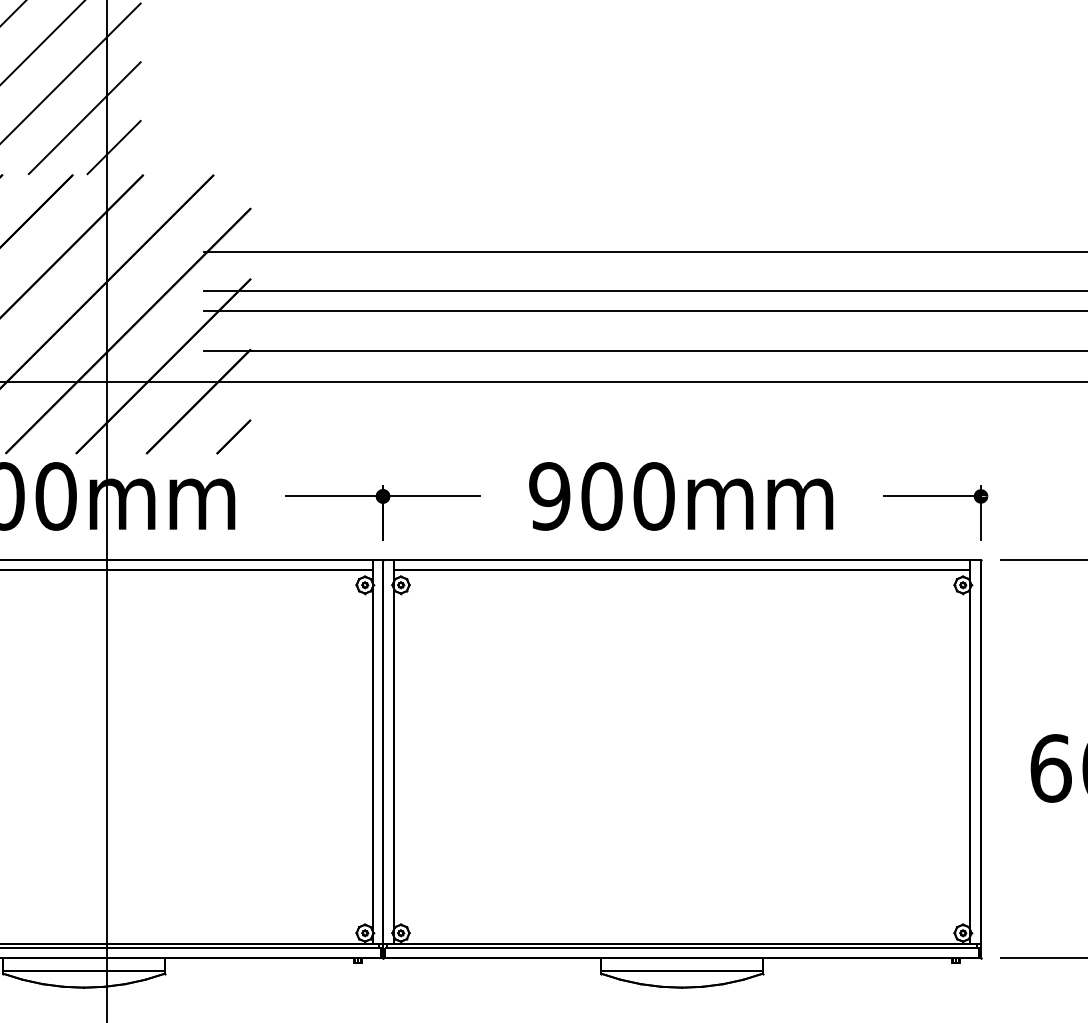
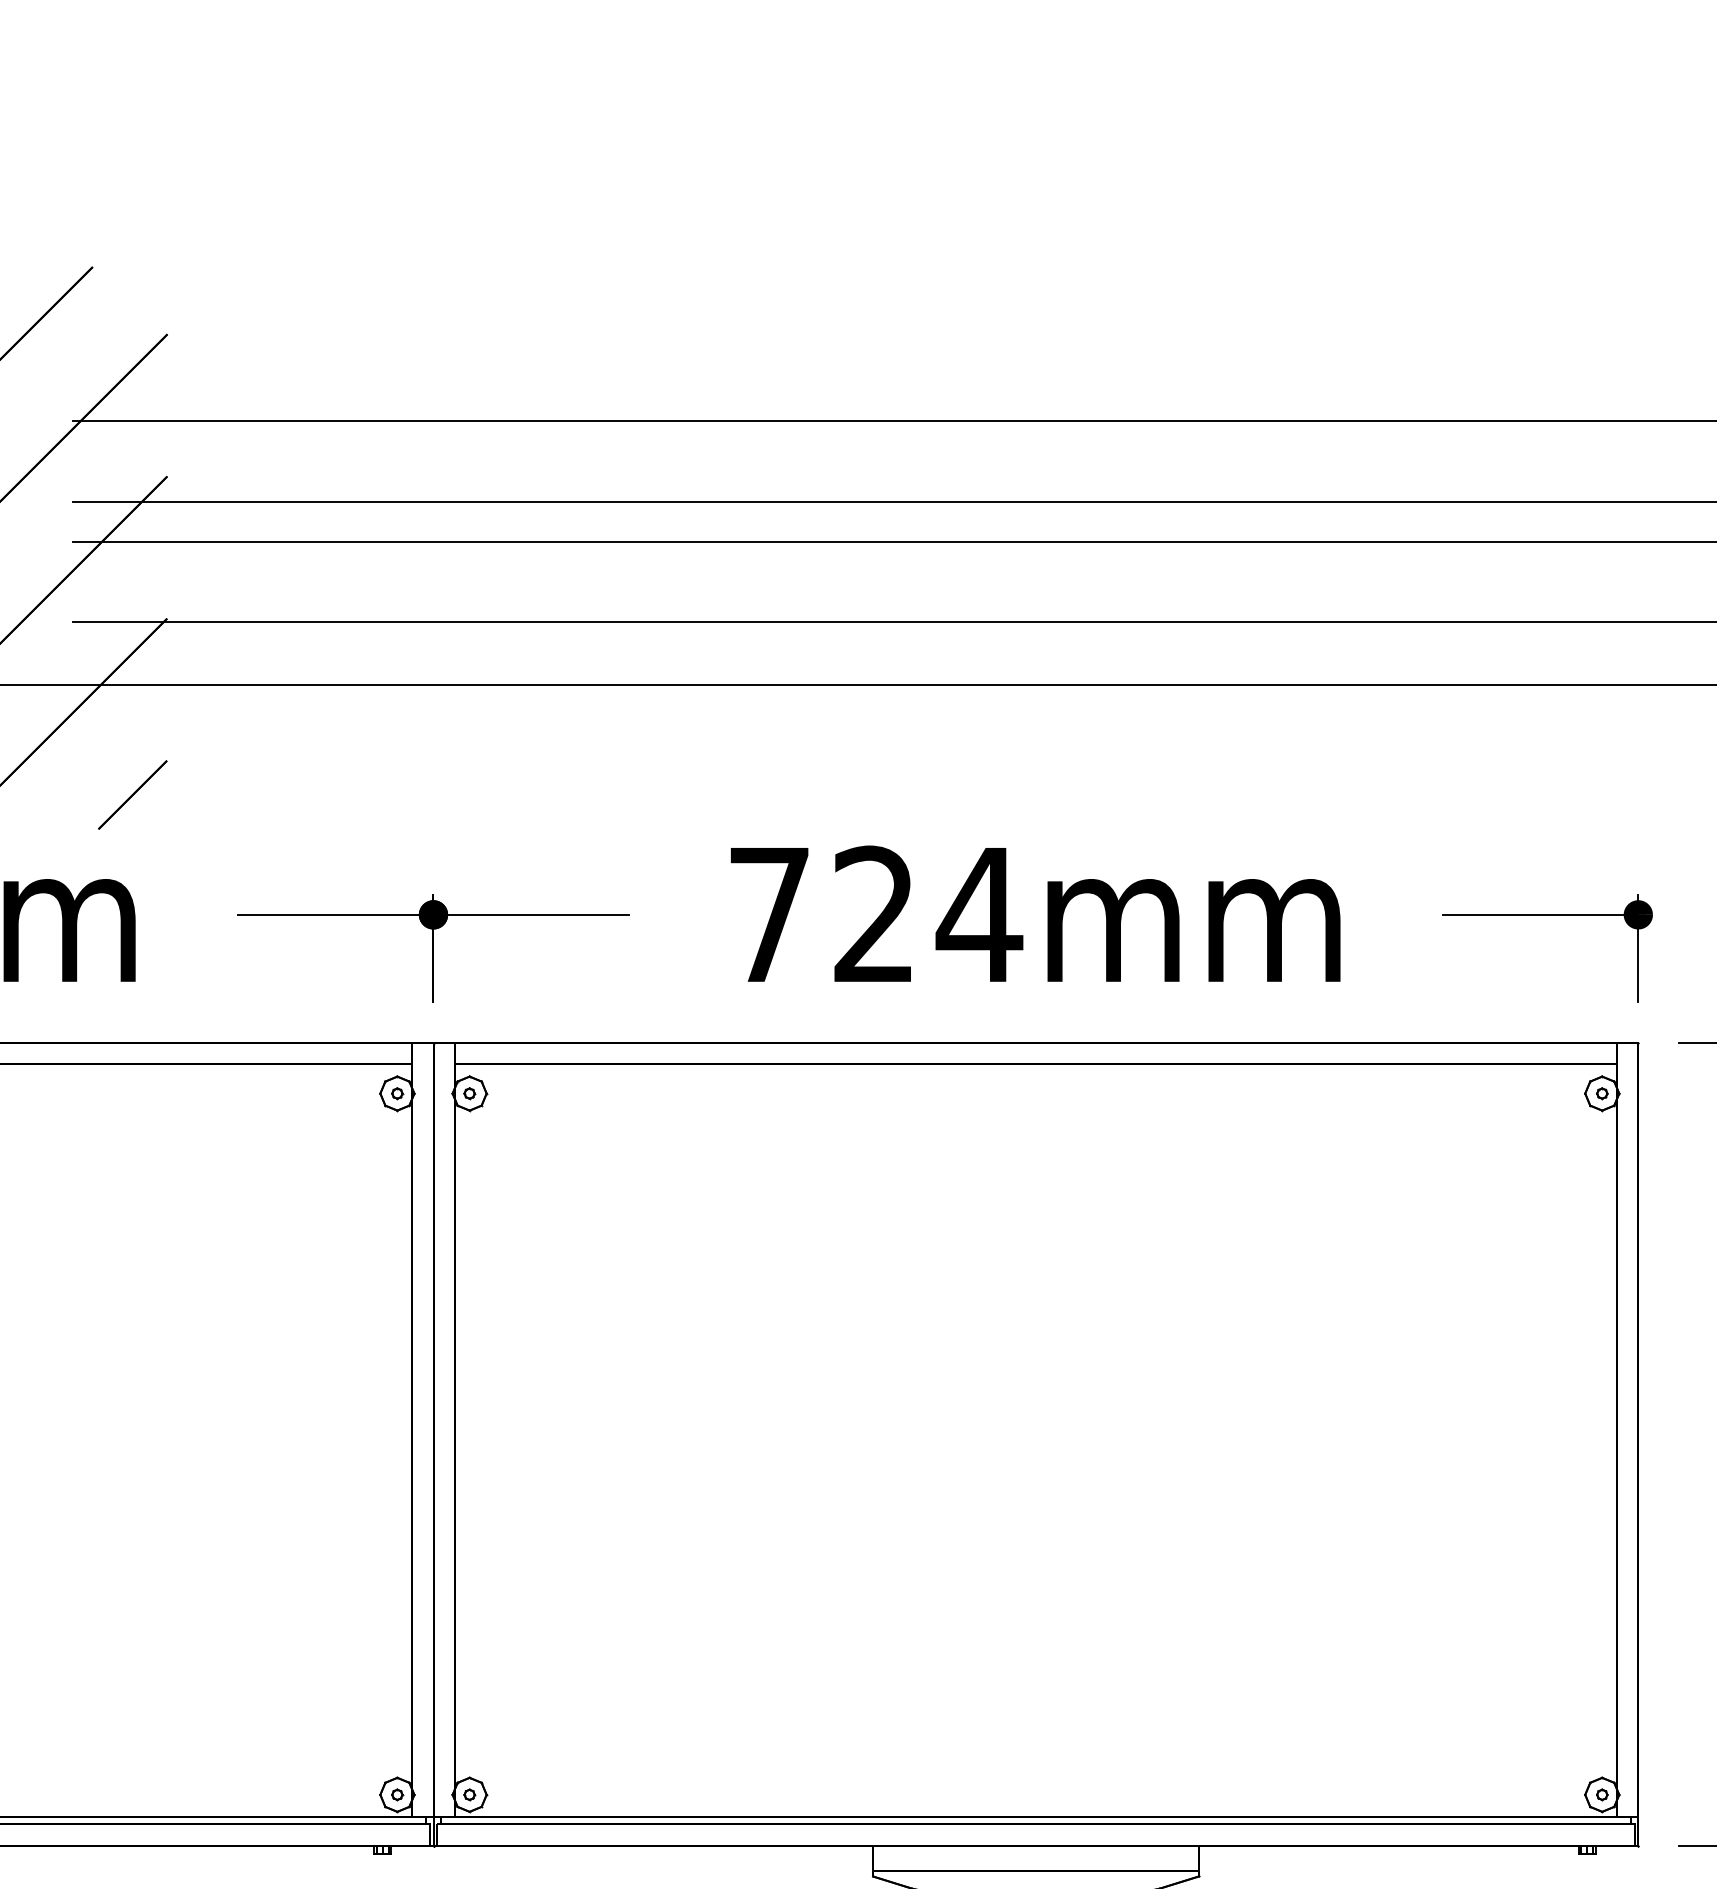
text: (602, 496) -> (875, 914), 900mm -> 724mm

